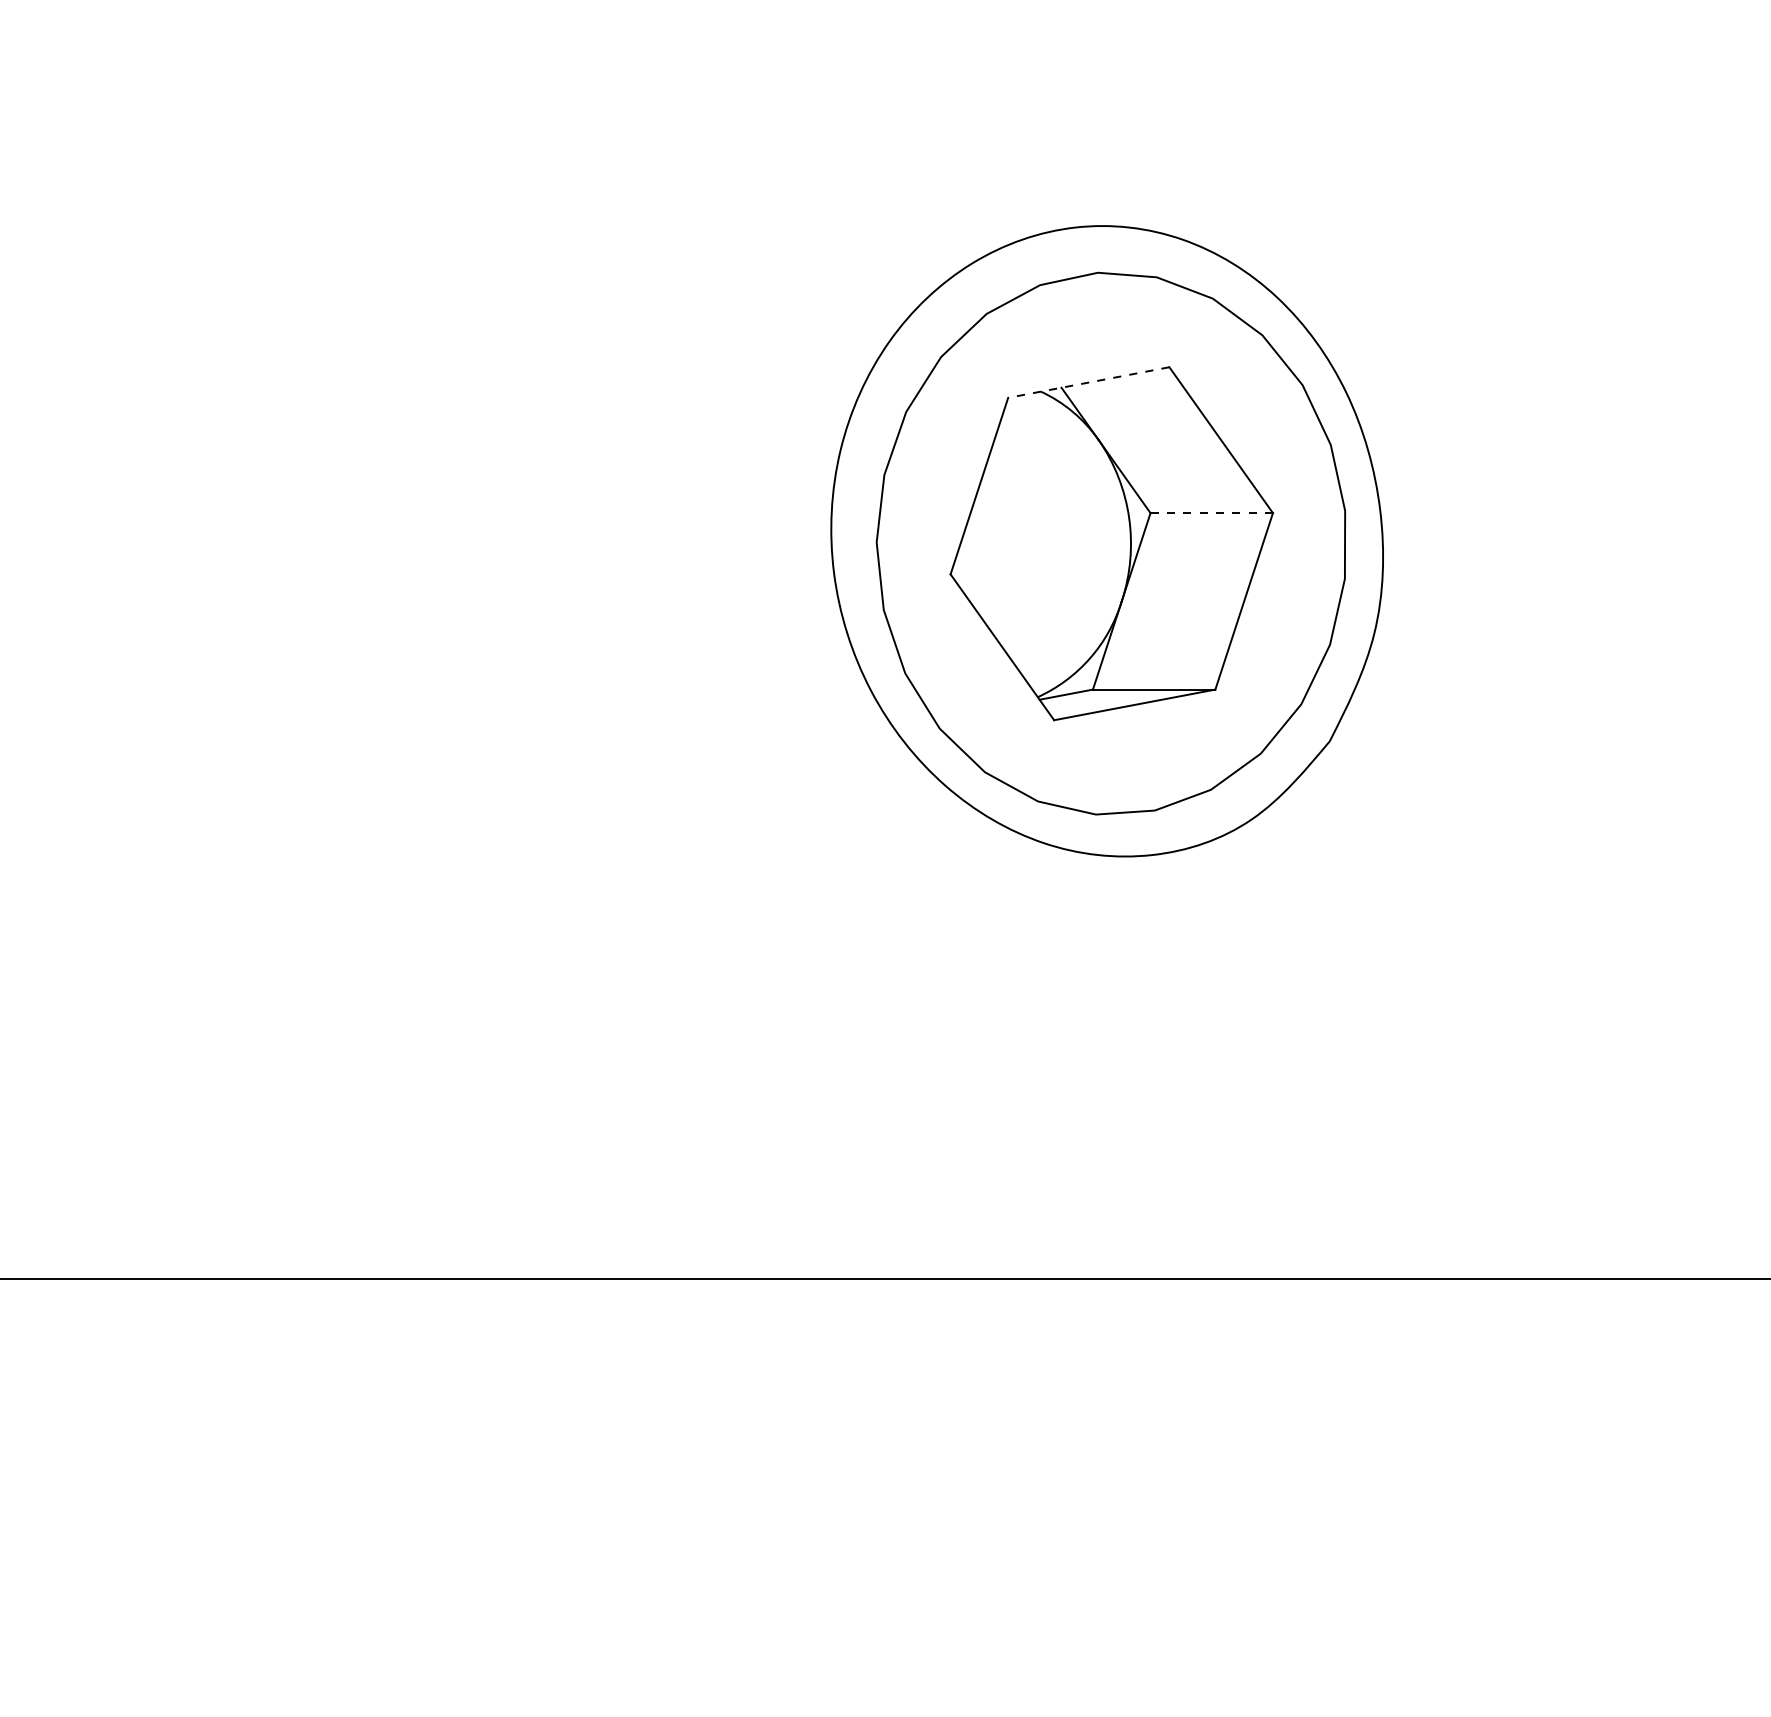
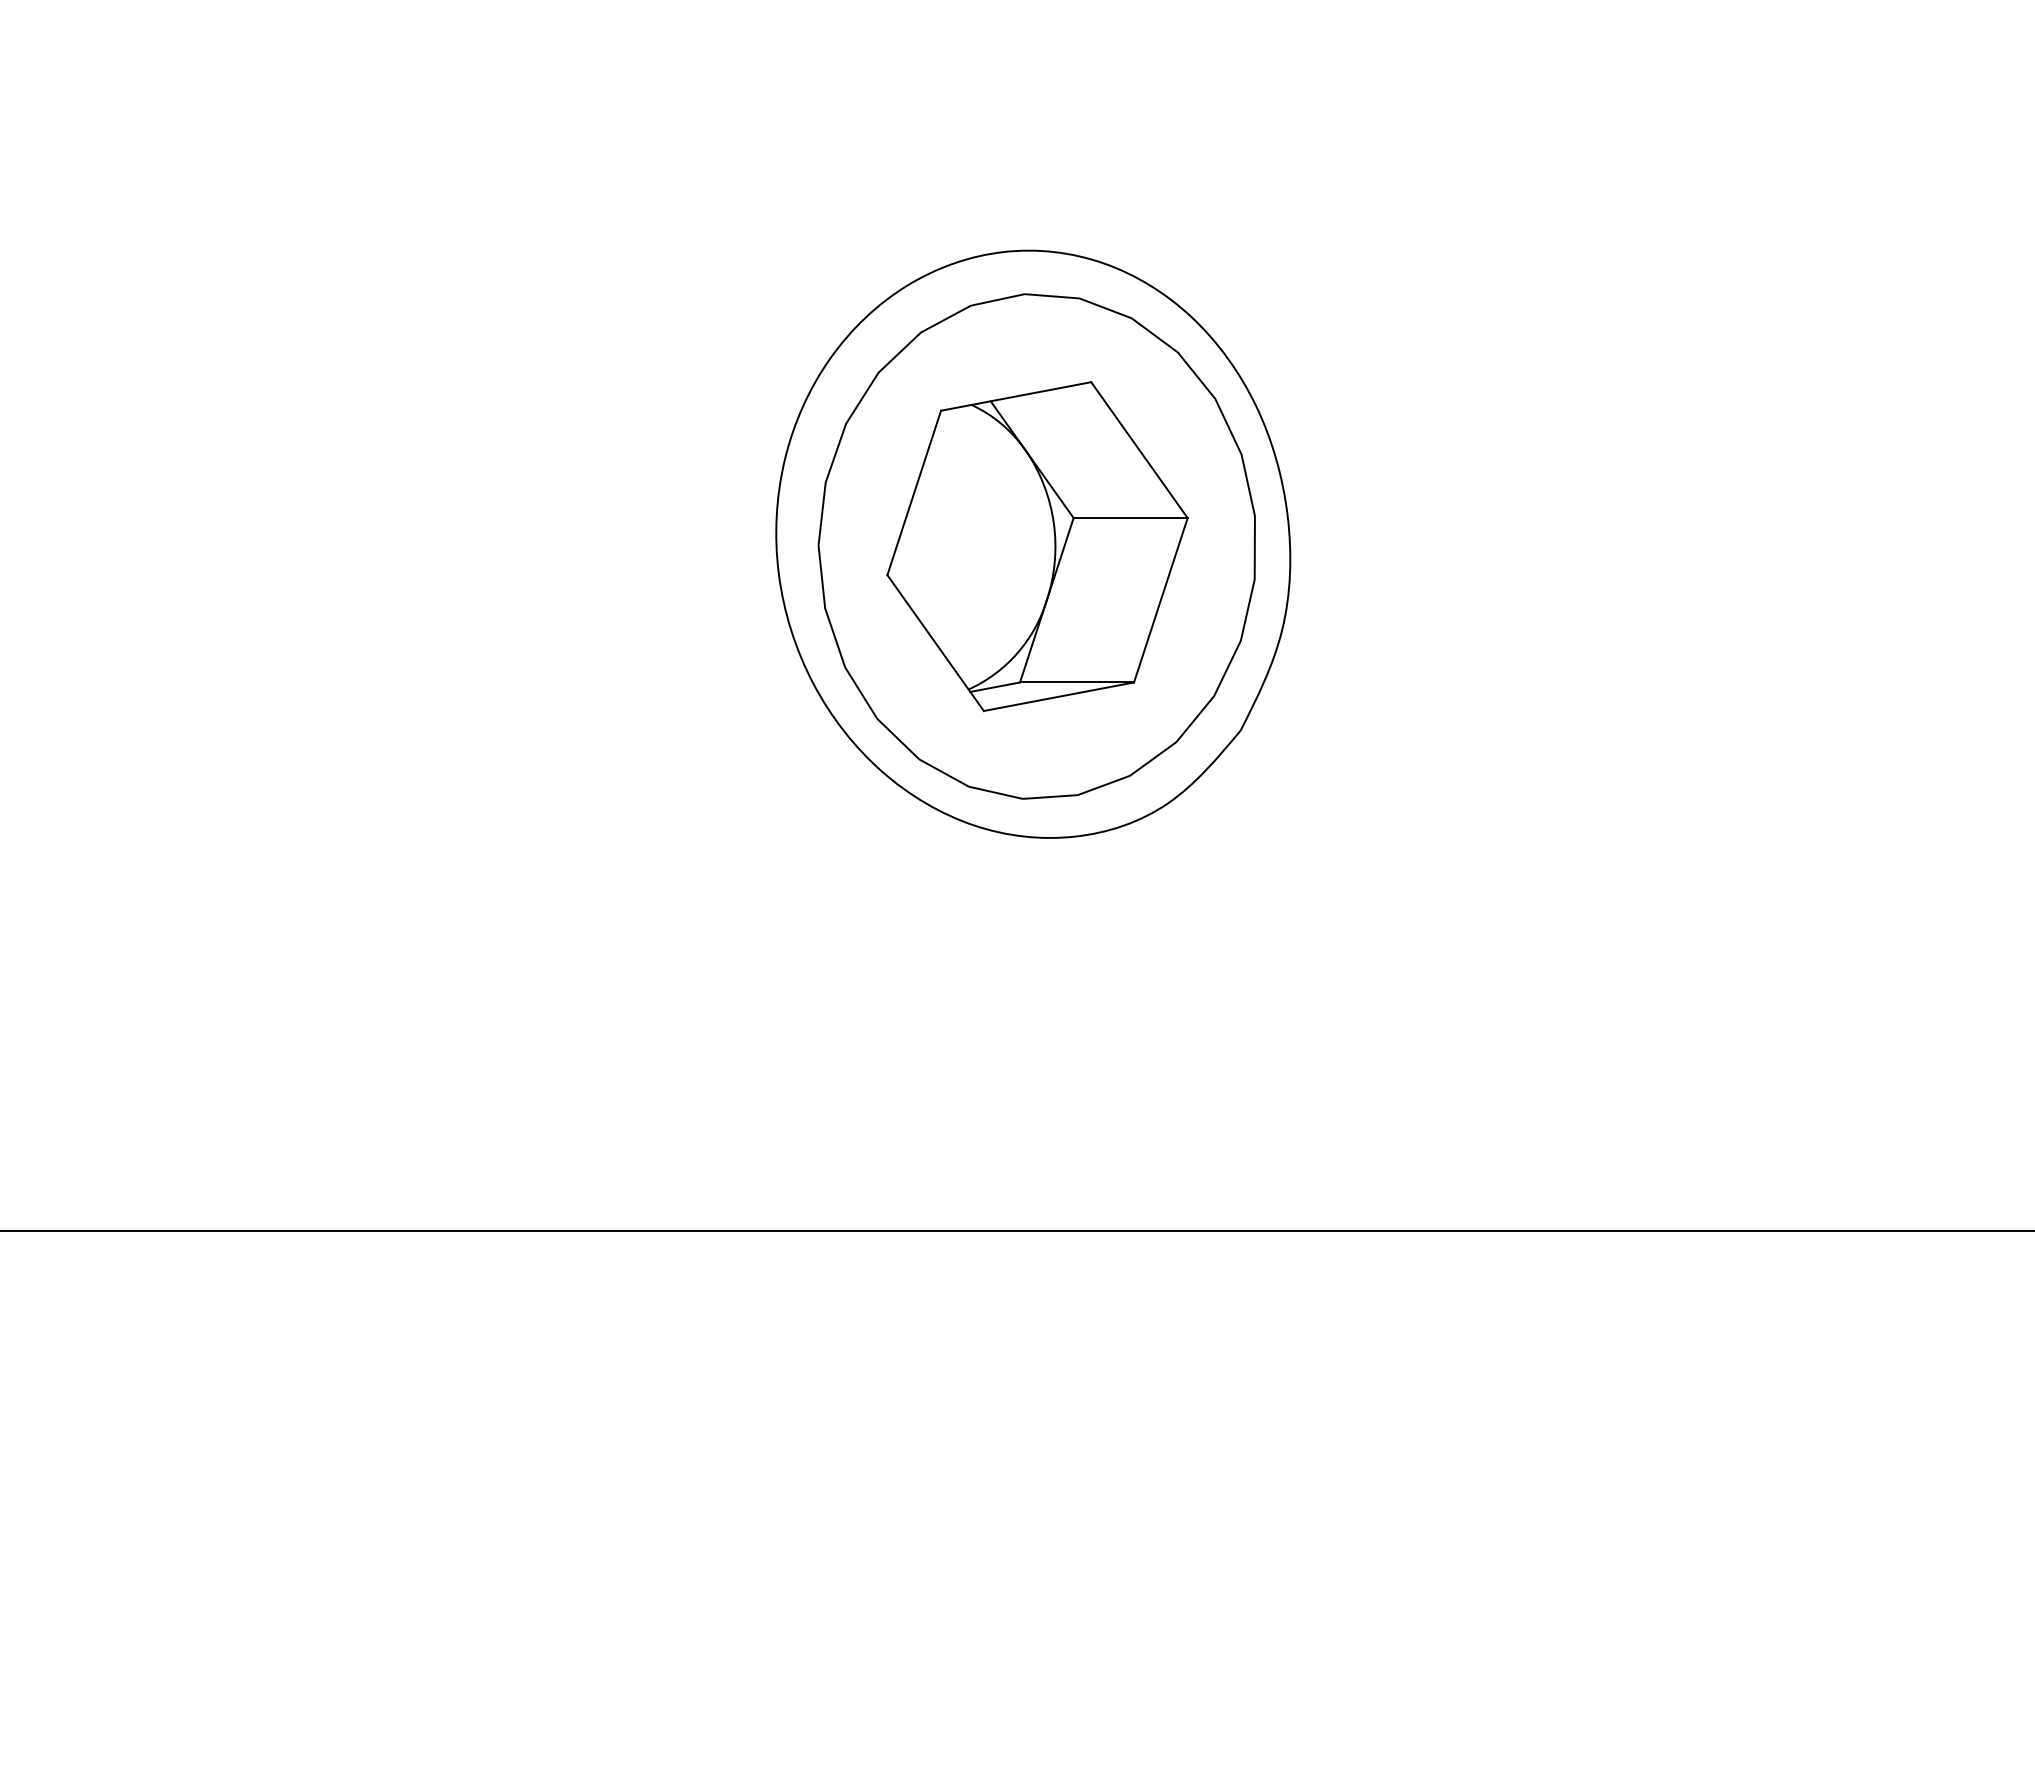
line: (1088, 382) -> (1015, 396), dashed -> solid
line: (1212, 513) -> (1131, 518), dashed -> solid

